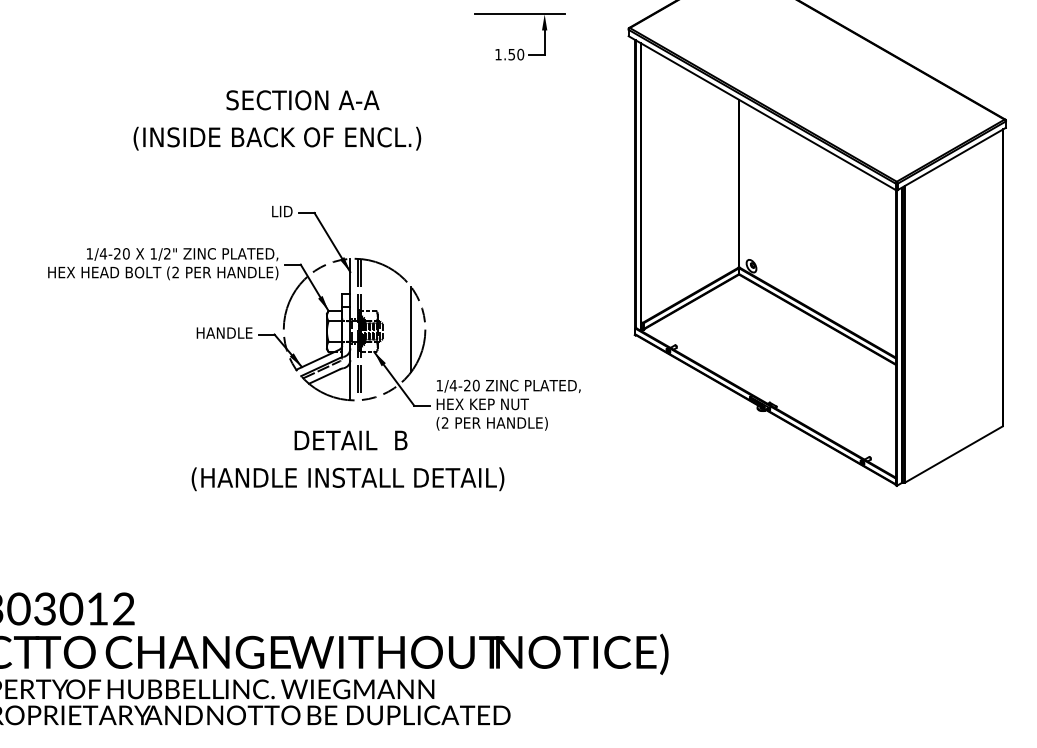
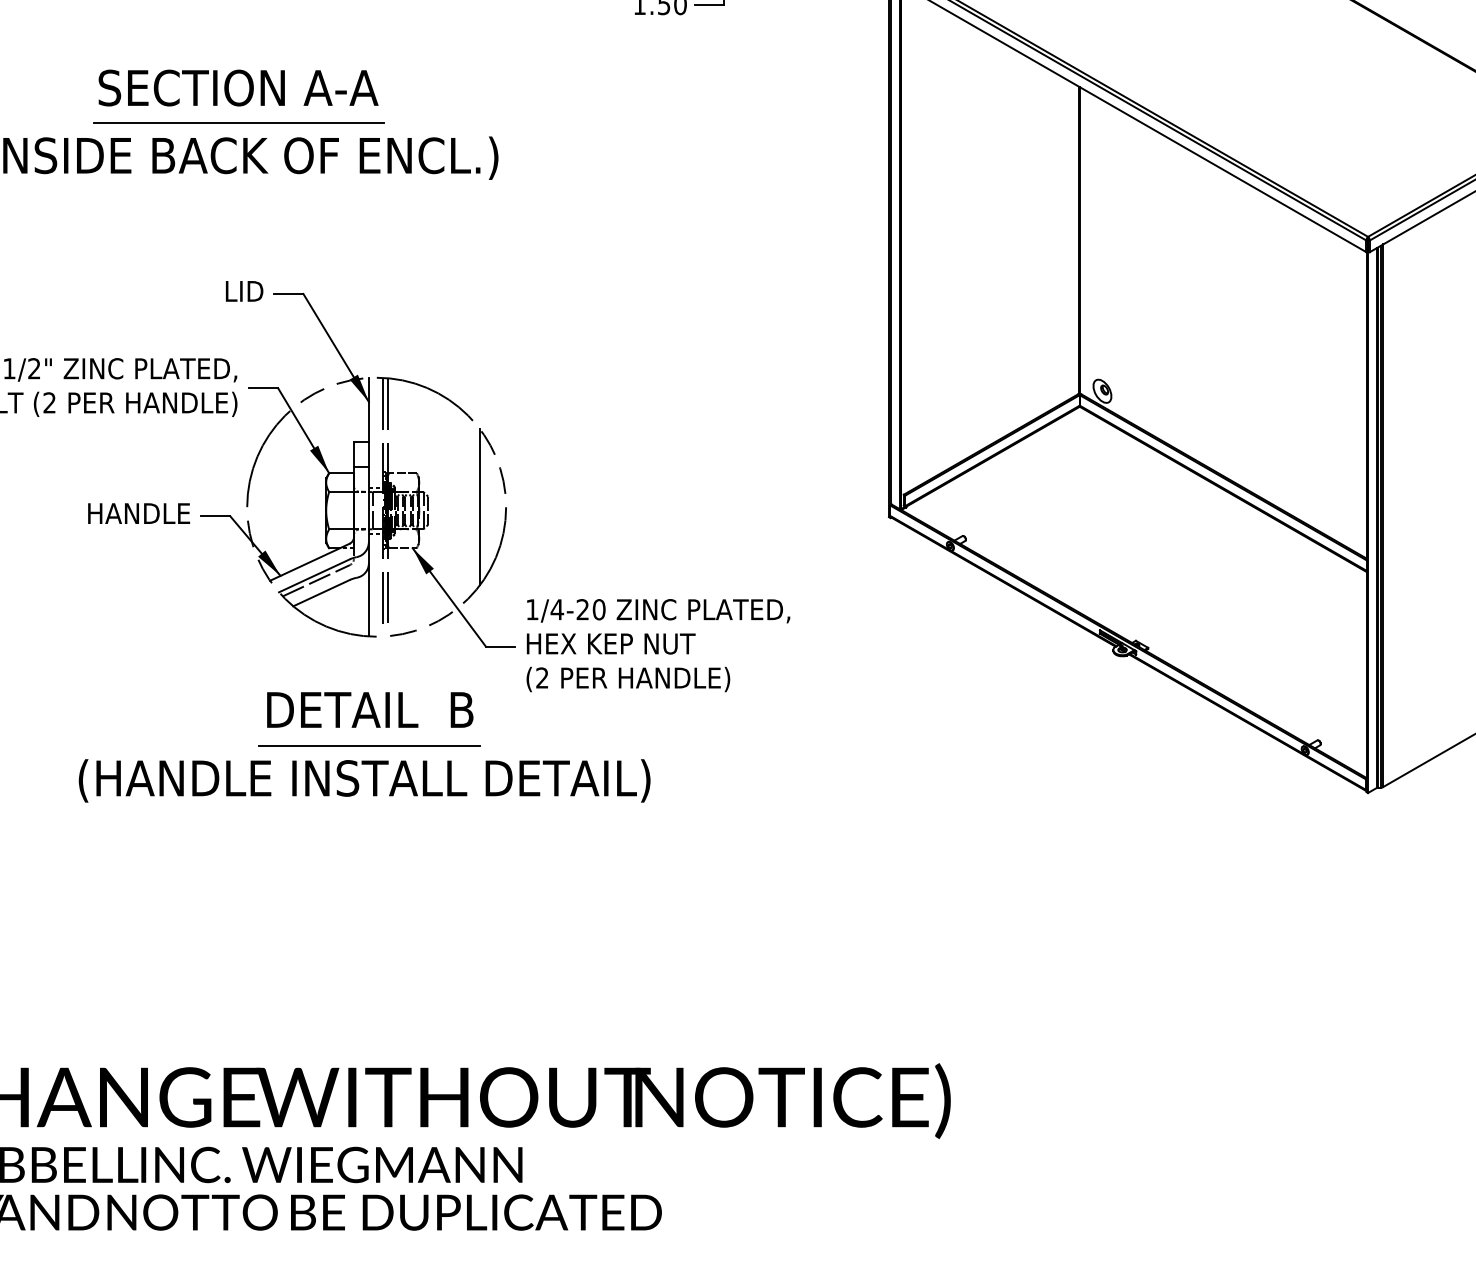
text: (302, 100) -> (237, 88), moved
line: (278, 119) -> (237, 123), added
line: (350, 460) -> (369, 746), added

